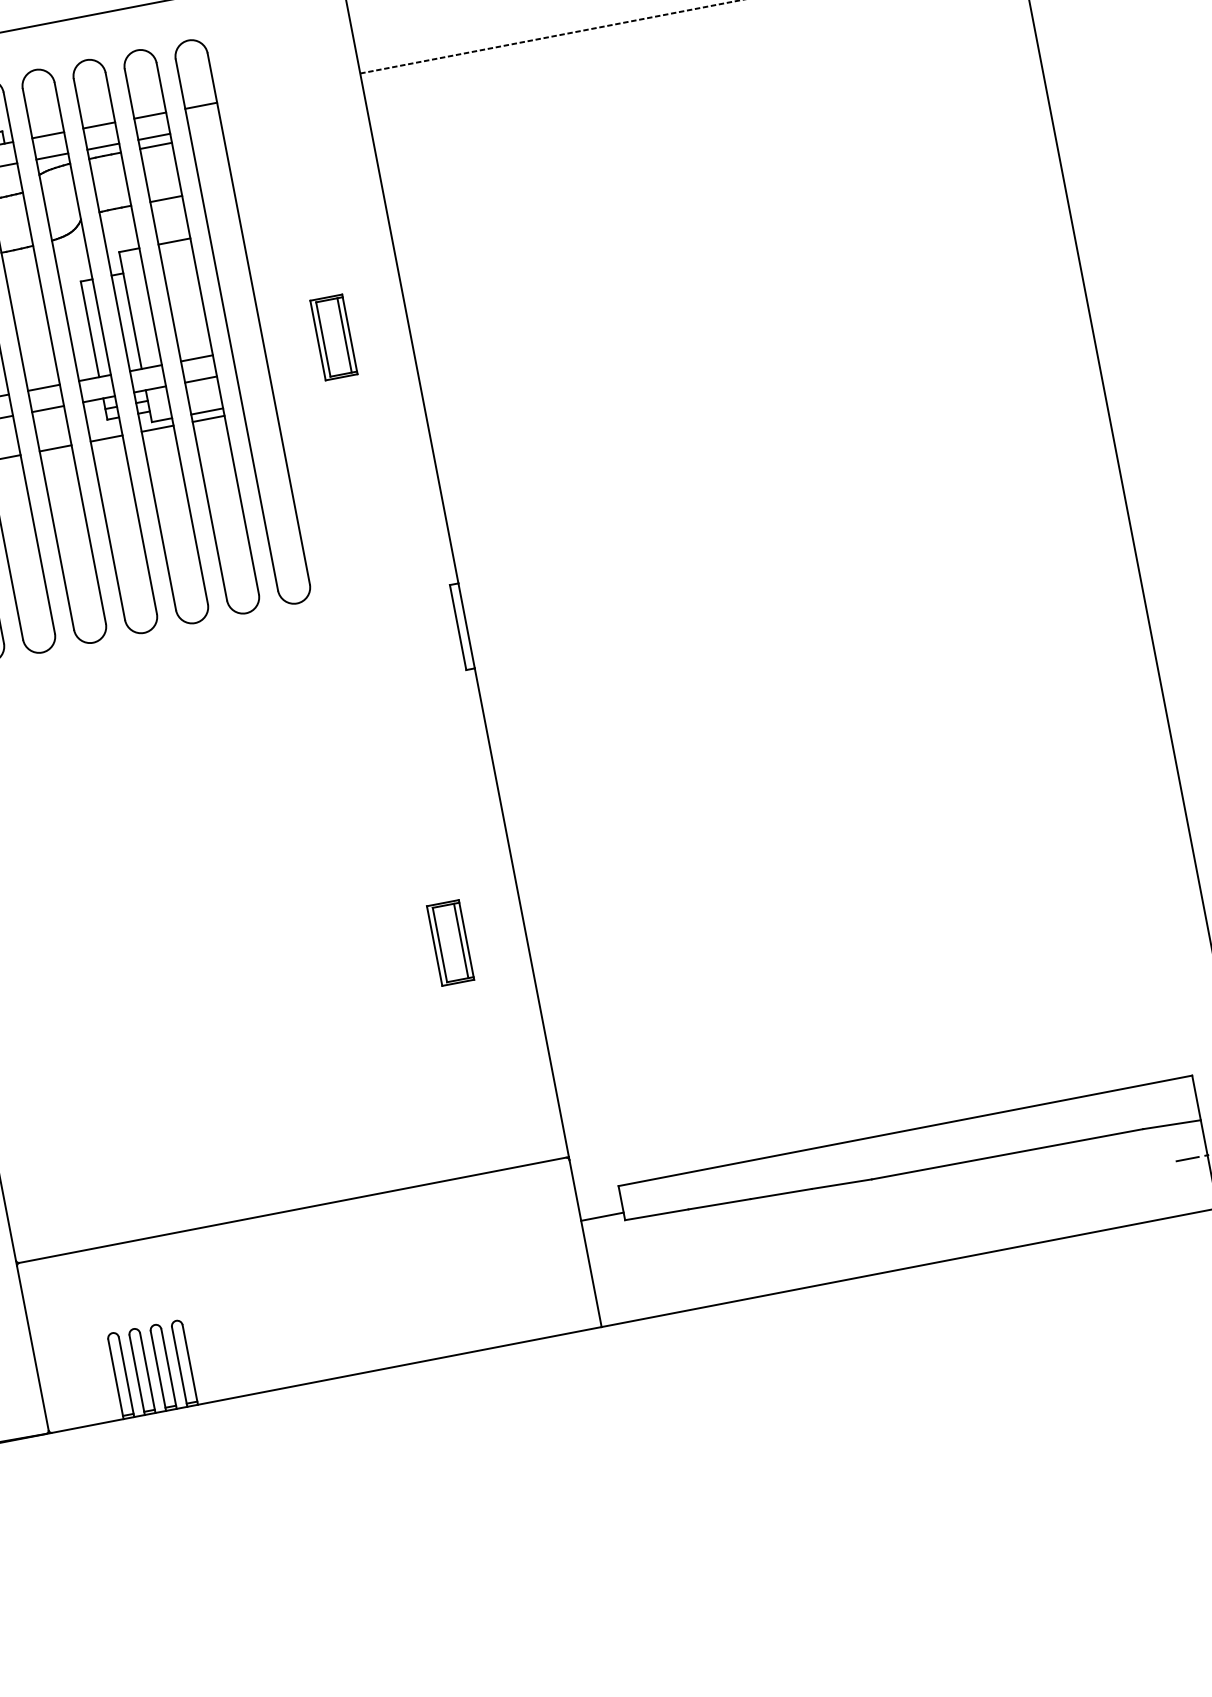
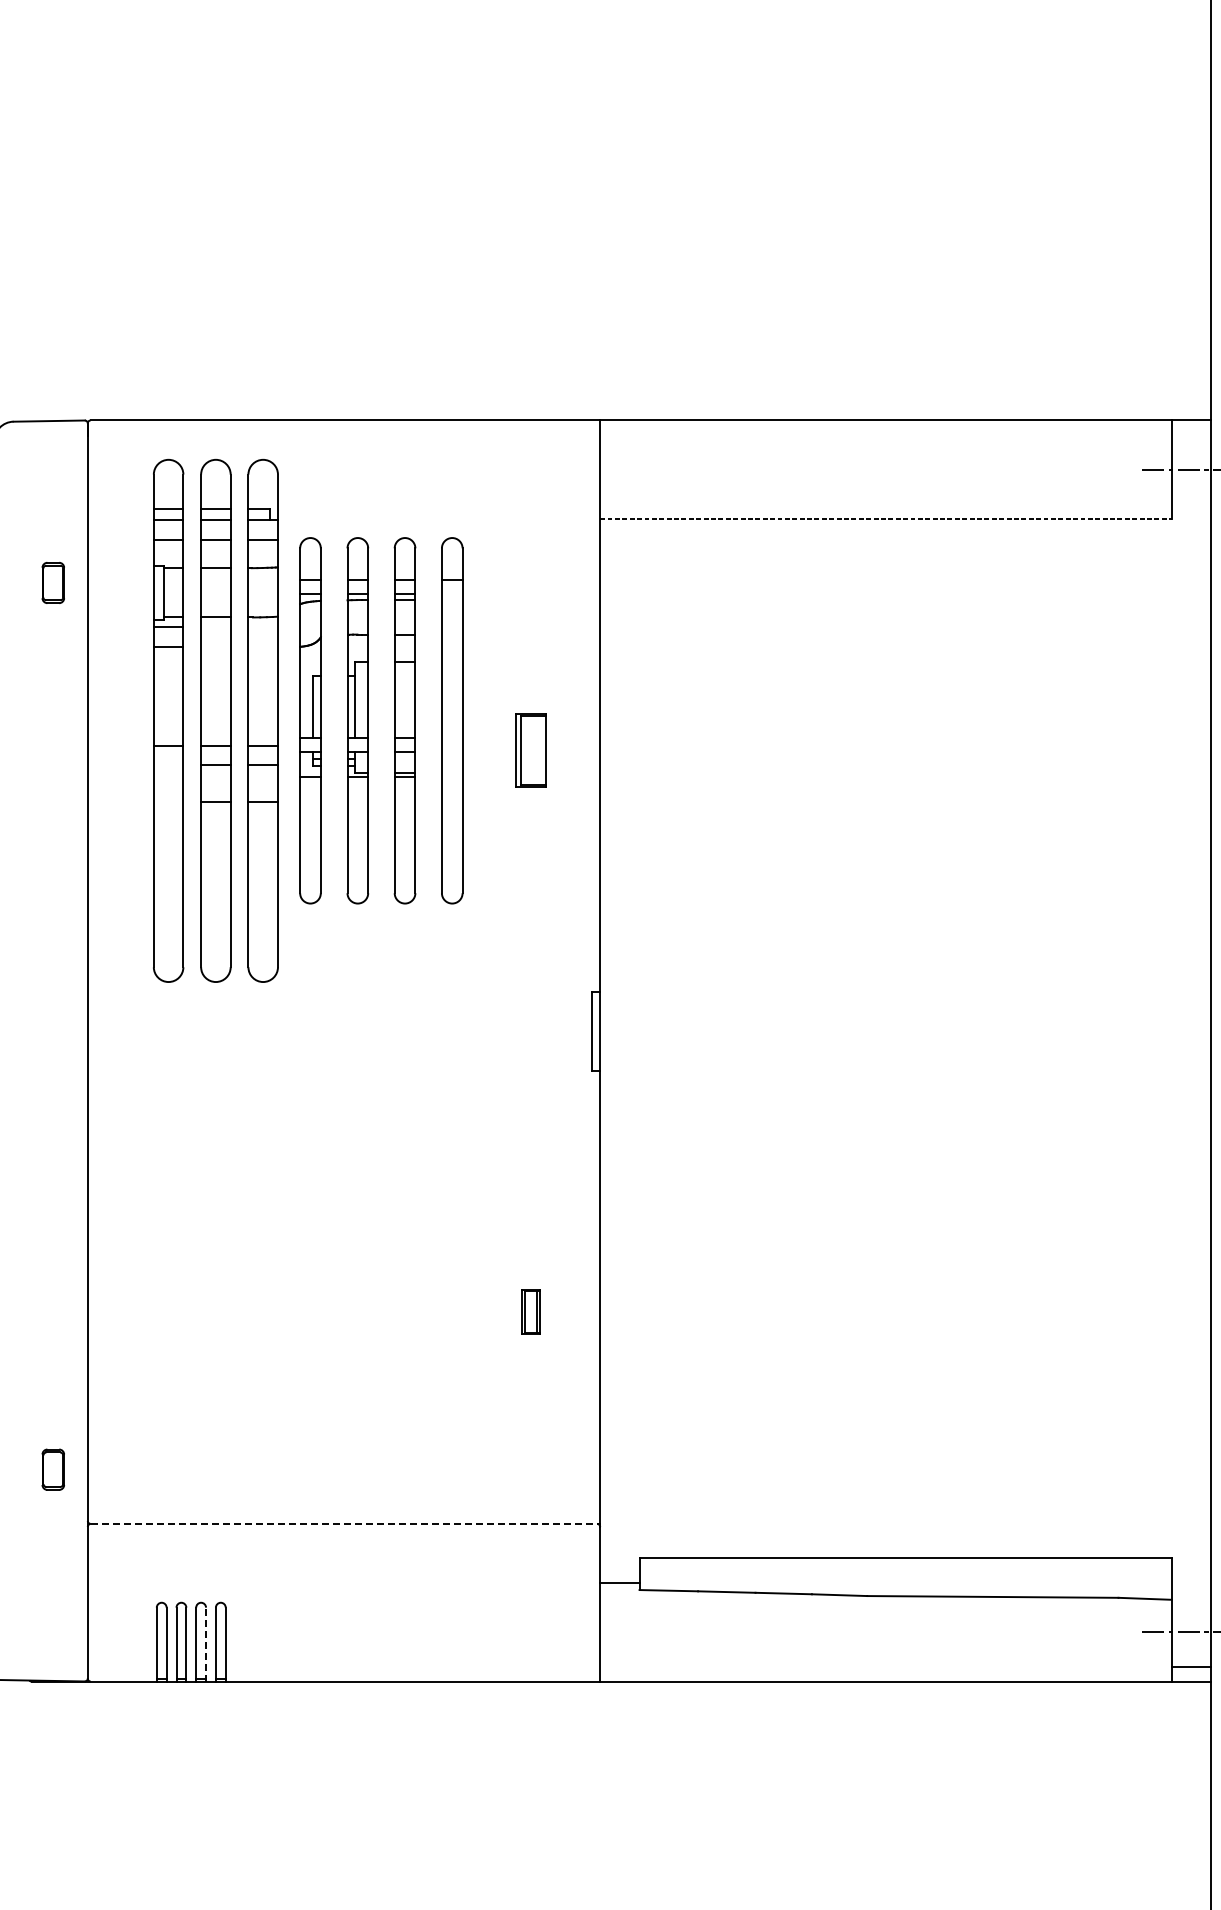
part: (241, 321) -> (451, 720), size x0.7
part: (191, 331) -> (404, 720), size x0.7
line: (345, 335) -> (541, 750), removed
part: (140, 341) -> (357, 720), size x0.7
part: (89, 350) -> (310, 720), size x0.7
part: (449, 942) -> (530, 1311), size x0.6
line: (294, 1209) -> (345, 1523), solid -> dashed
line: (169, 1368) -> (206, 1644), solid -> dashed

